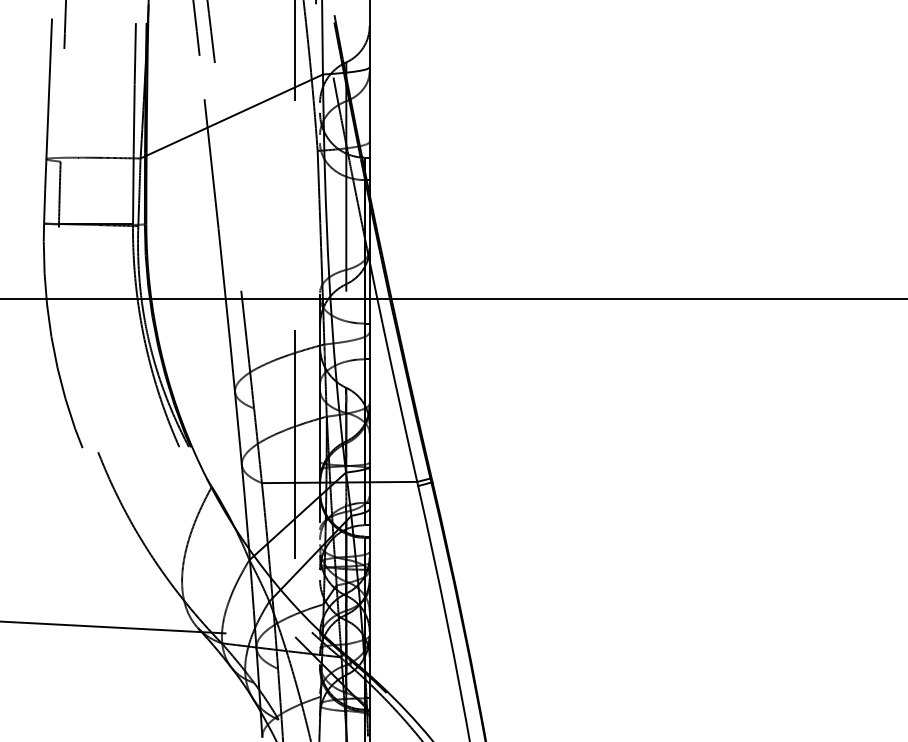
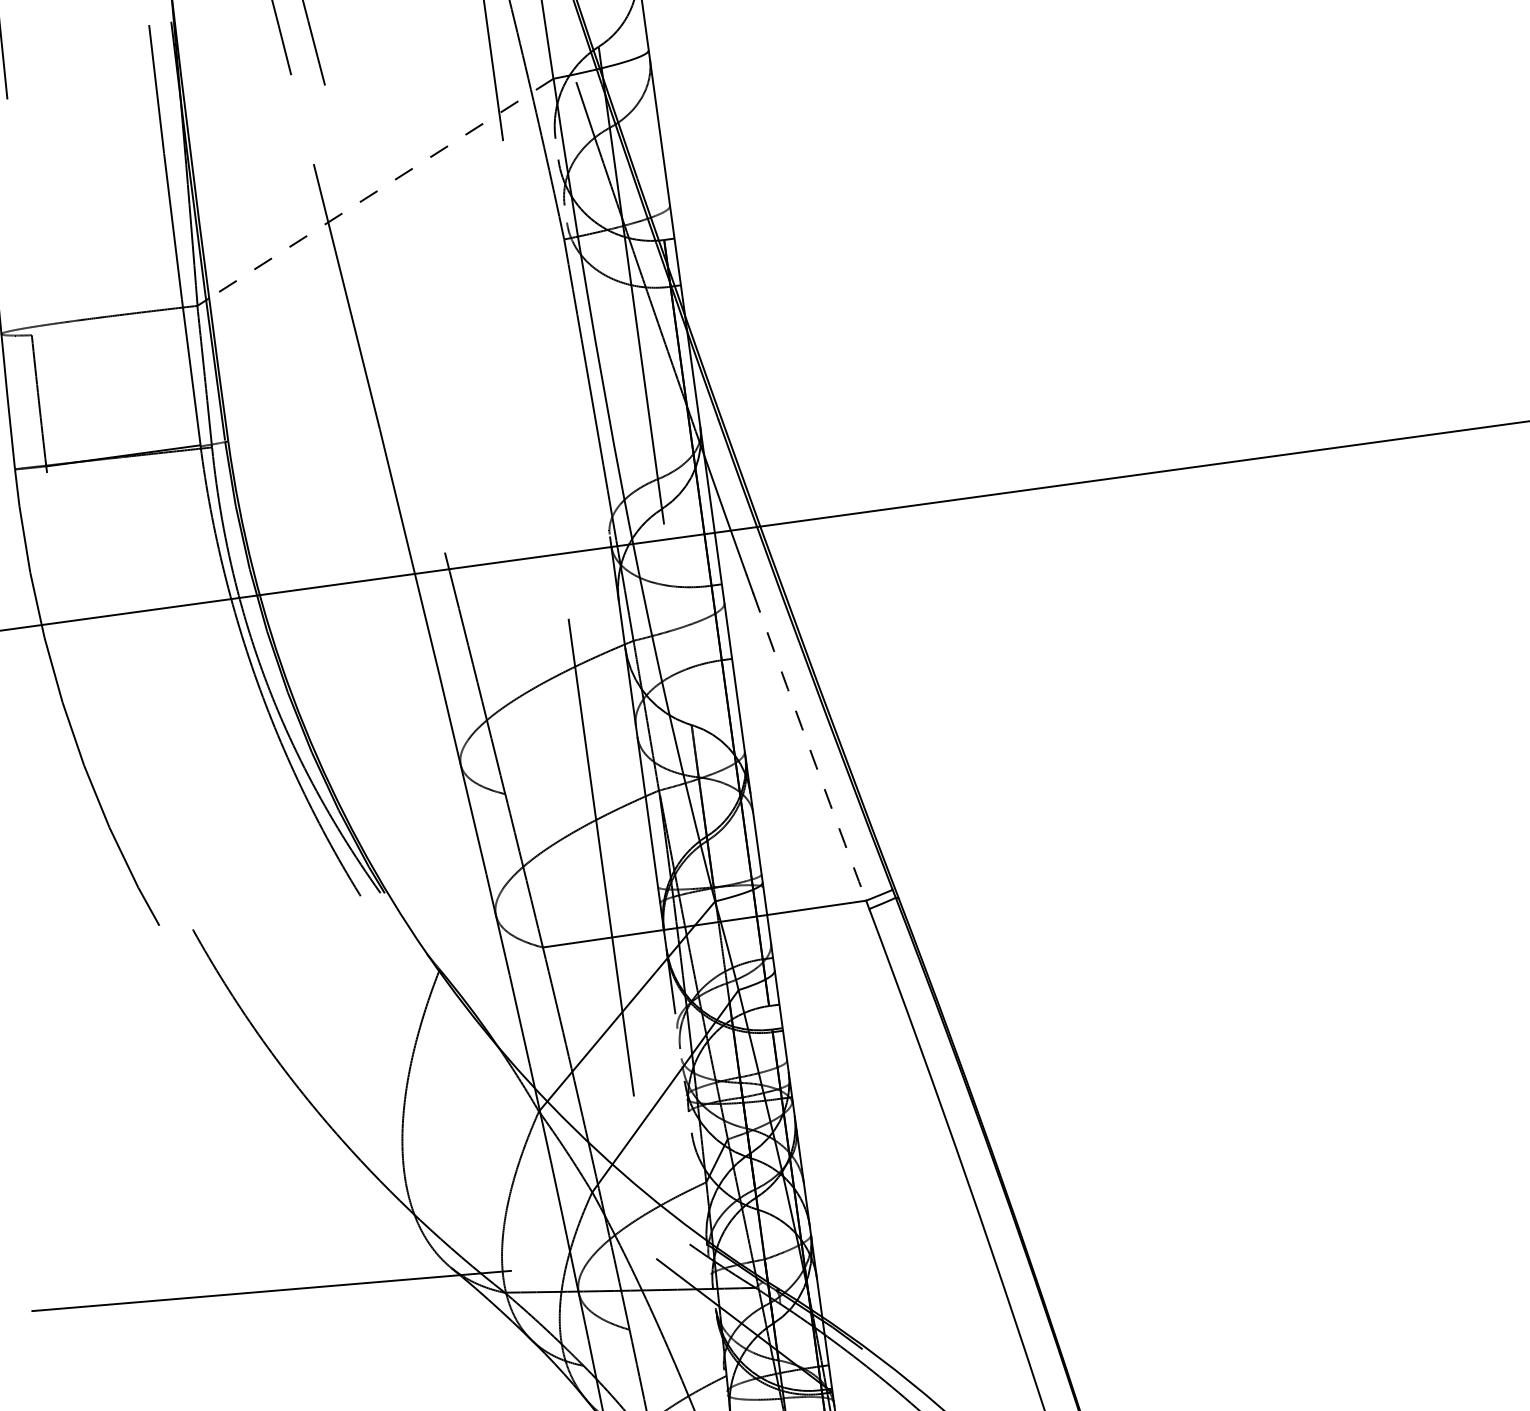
line: (234, 115) -> (380, 189), solid -> dashed
arc: (400, 405) -> (809, 746), solid -> dashed

